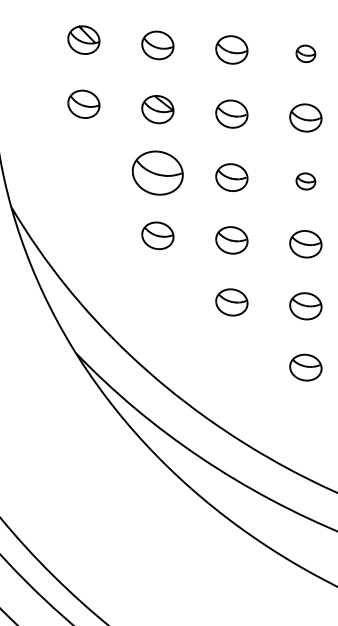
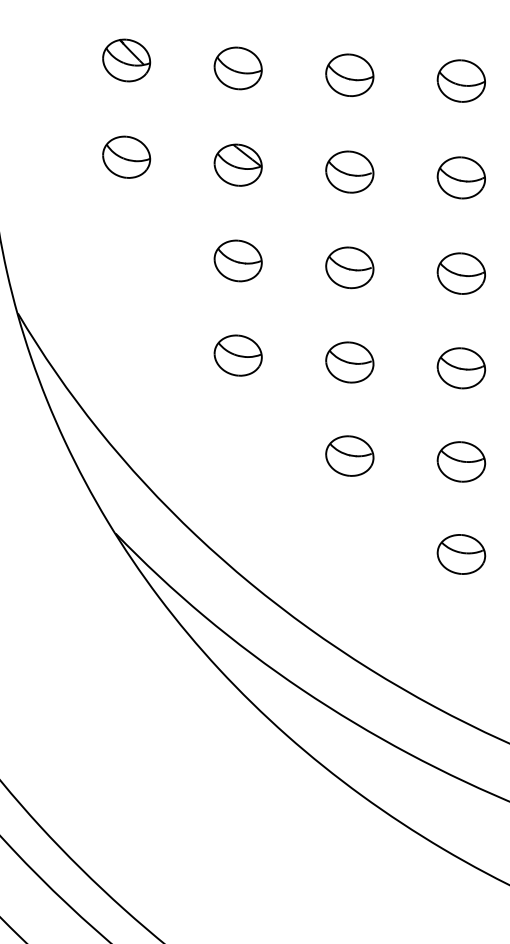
part: (305, 53) -> (460, 80), size x1.67
part: (157, 172) -> (237, 260), size x0.62
part: (305, 181) -> (460, 273), size x1.67

